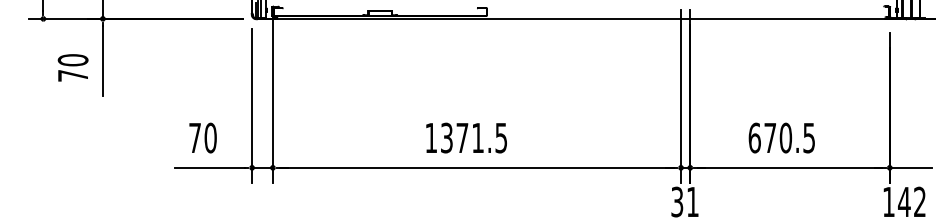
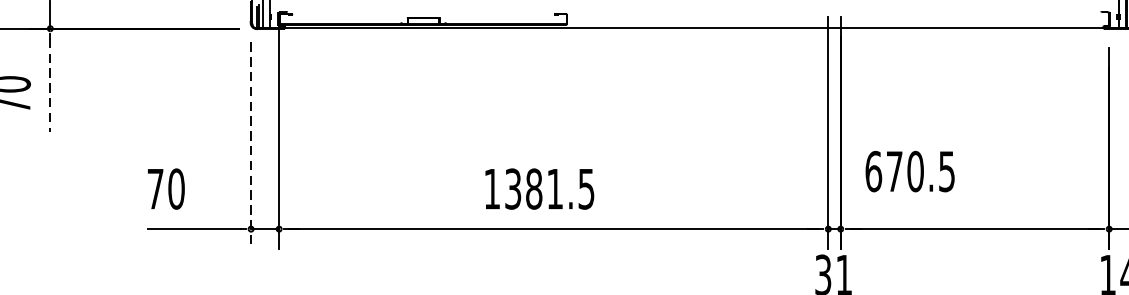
line: (102, 61) -> (49, 86), solid -> dashed
line: (252, 105) -> (251, 145), solid -> dashed
text: (202, 137) -> (165, 188), moved
text: (462, 137) -> (534, 188), 1371.5 -> 1381.5
text: (781, 137) -> (909, 170), moved

